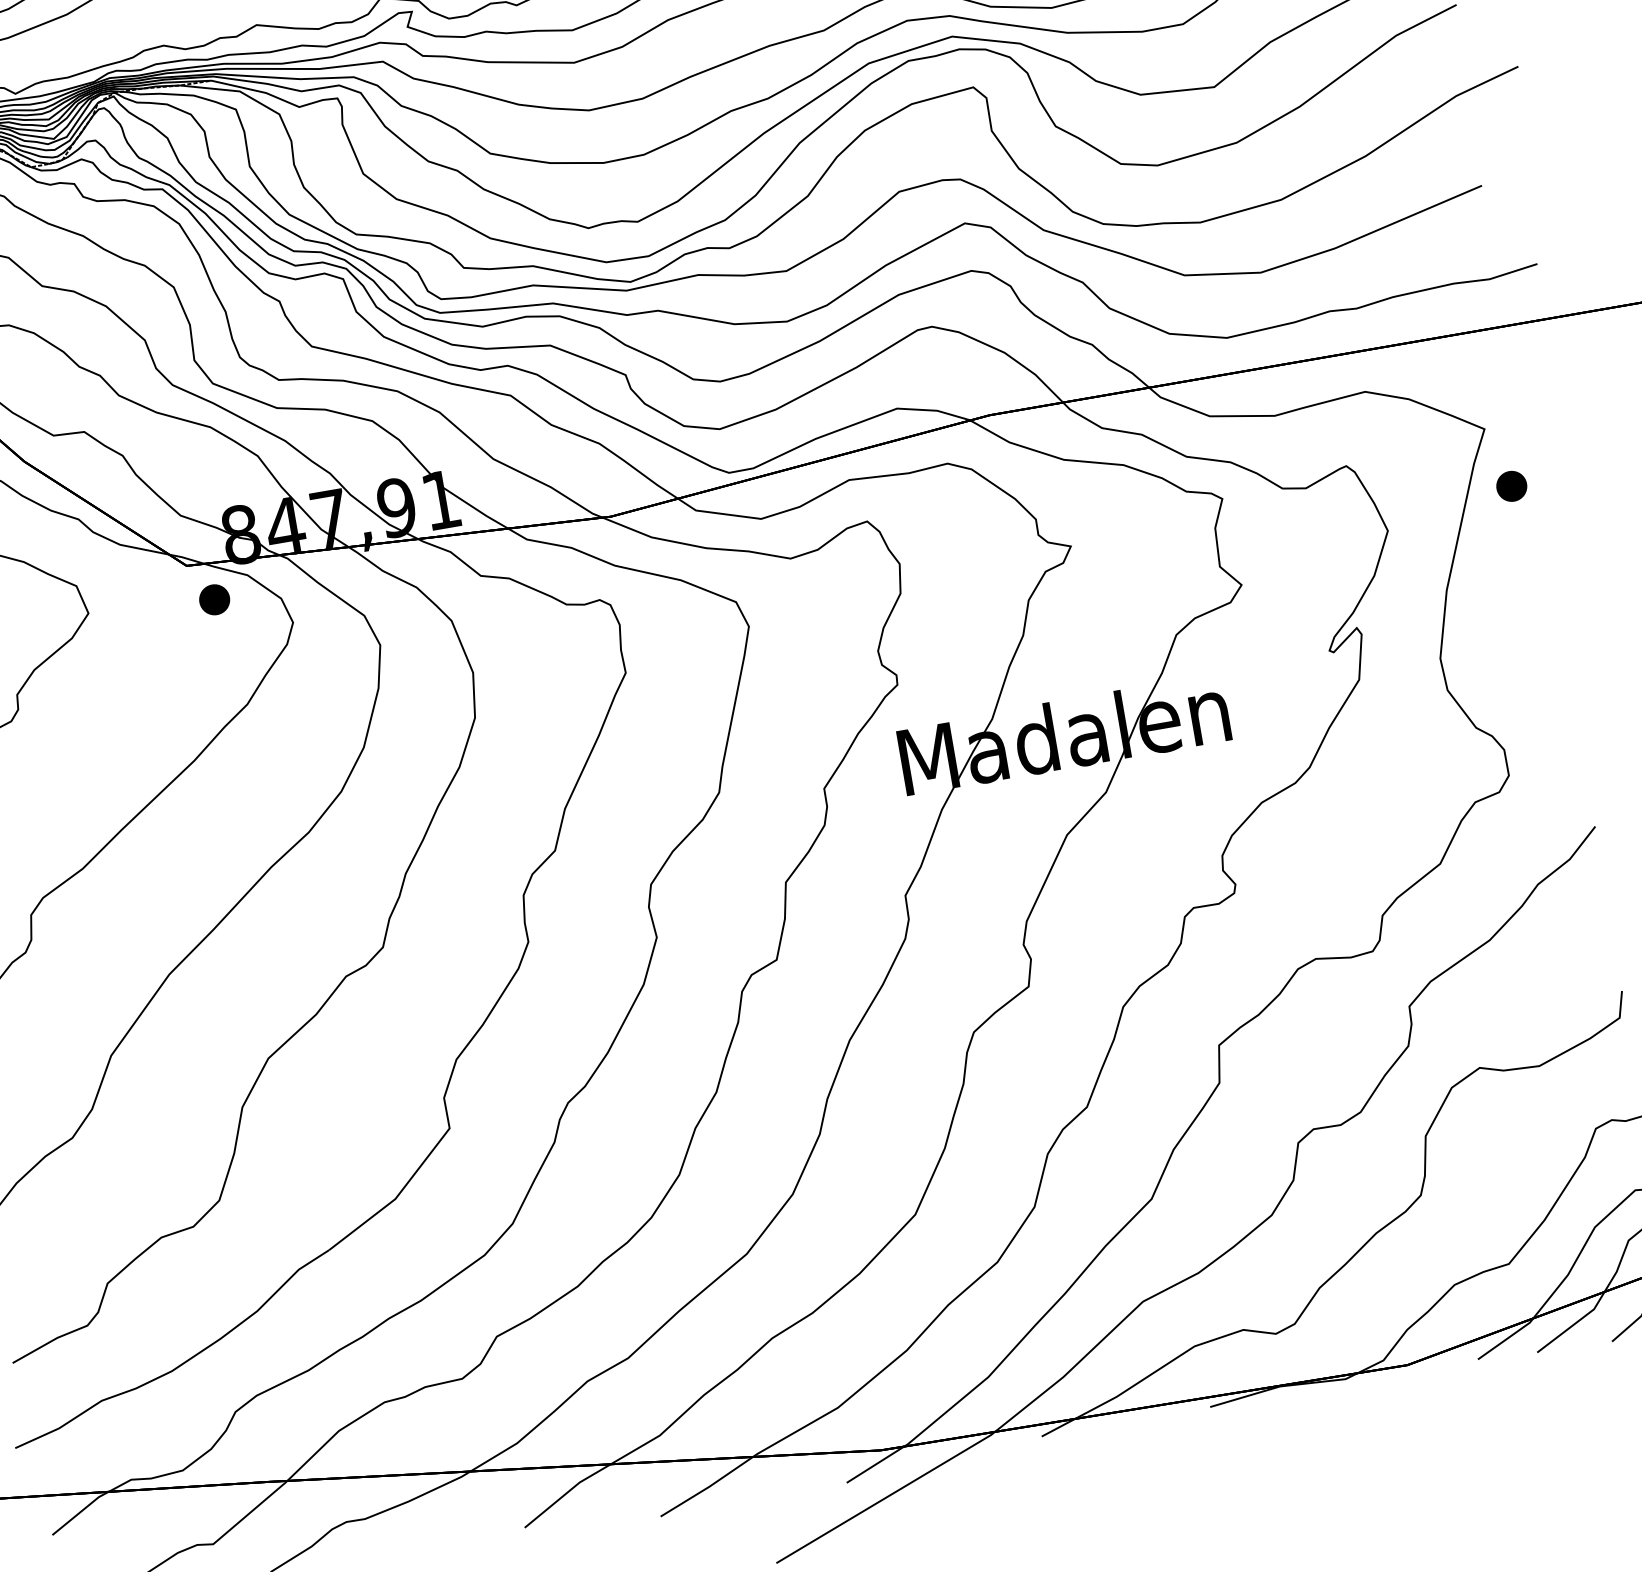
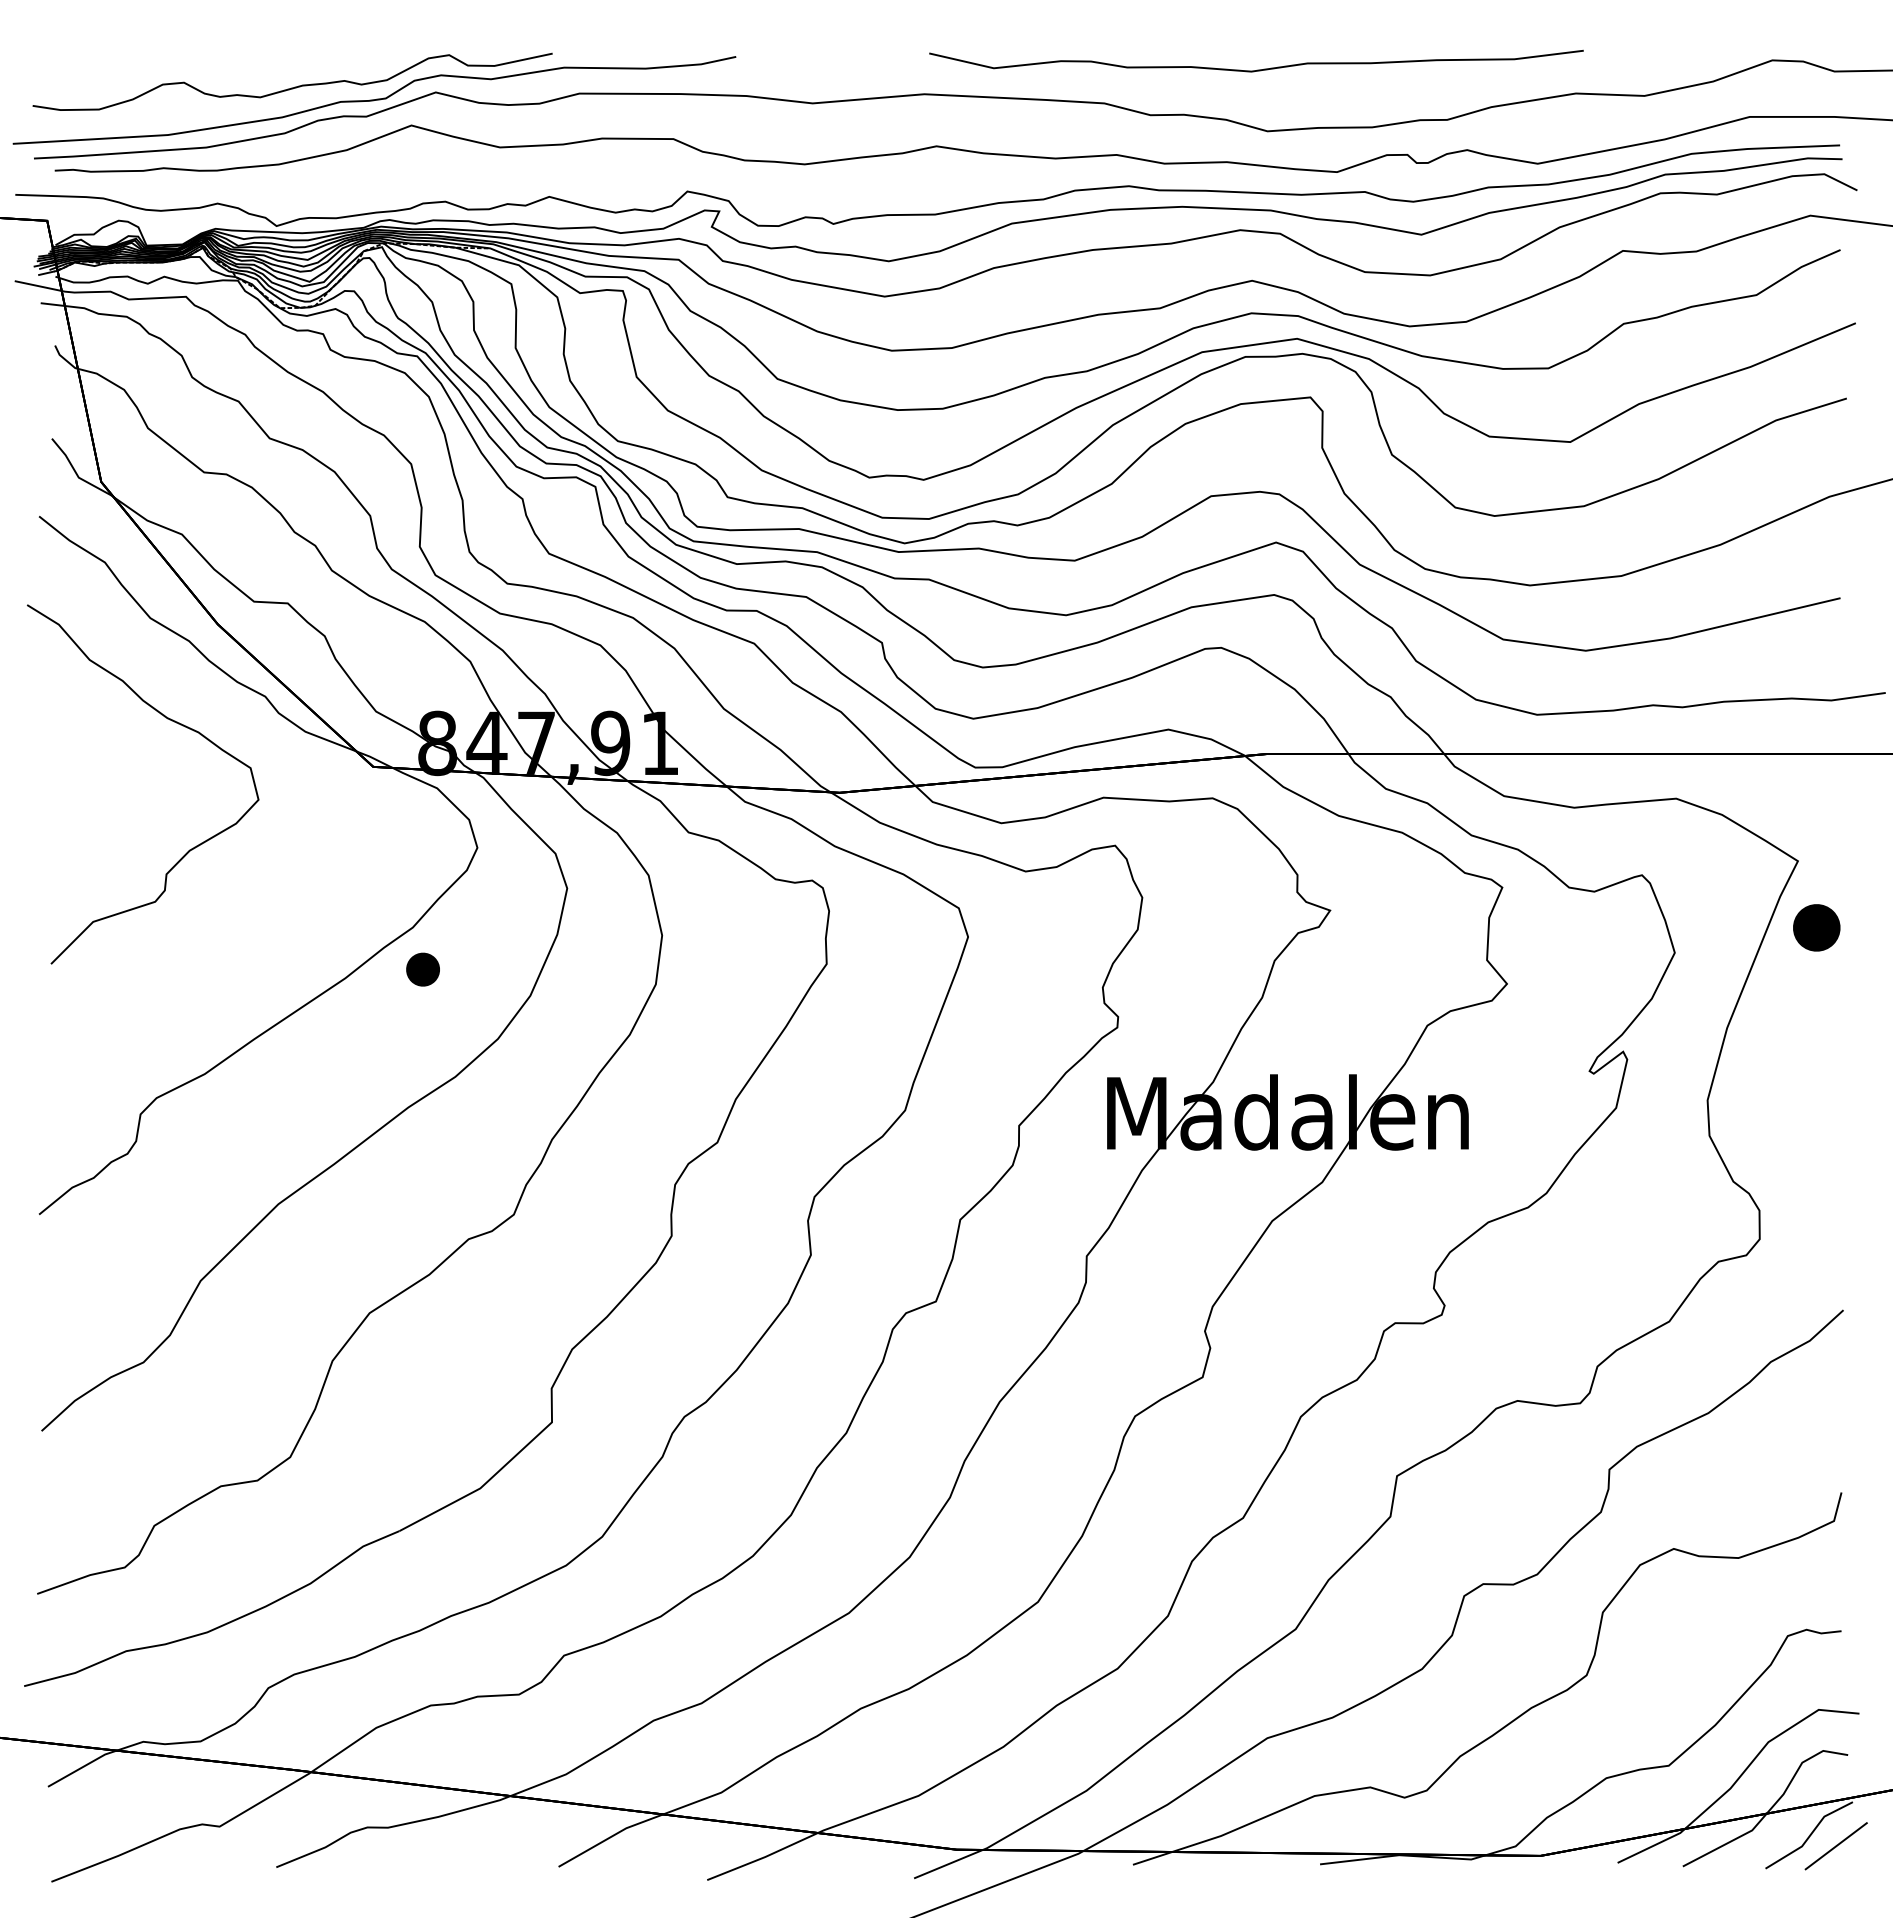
part: (1511, 486) -> (1816, 927), size x1.4
part: (214, 599) -> (422, 969), moved

